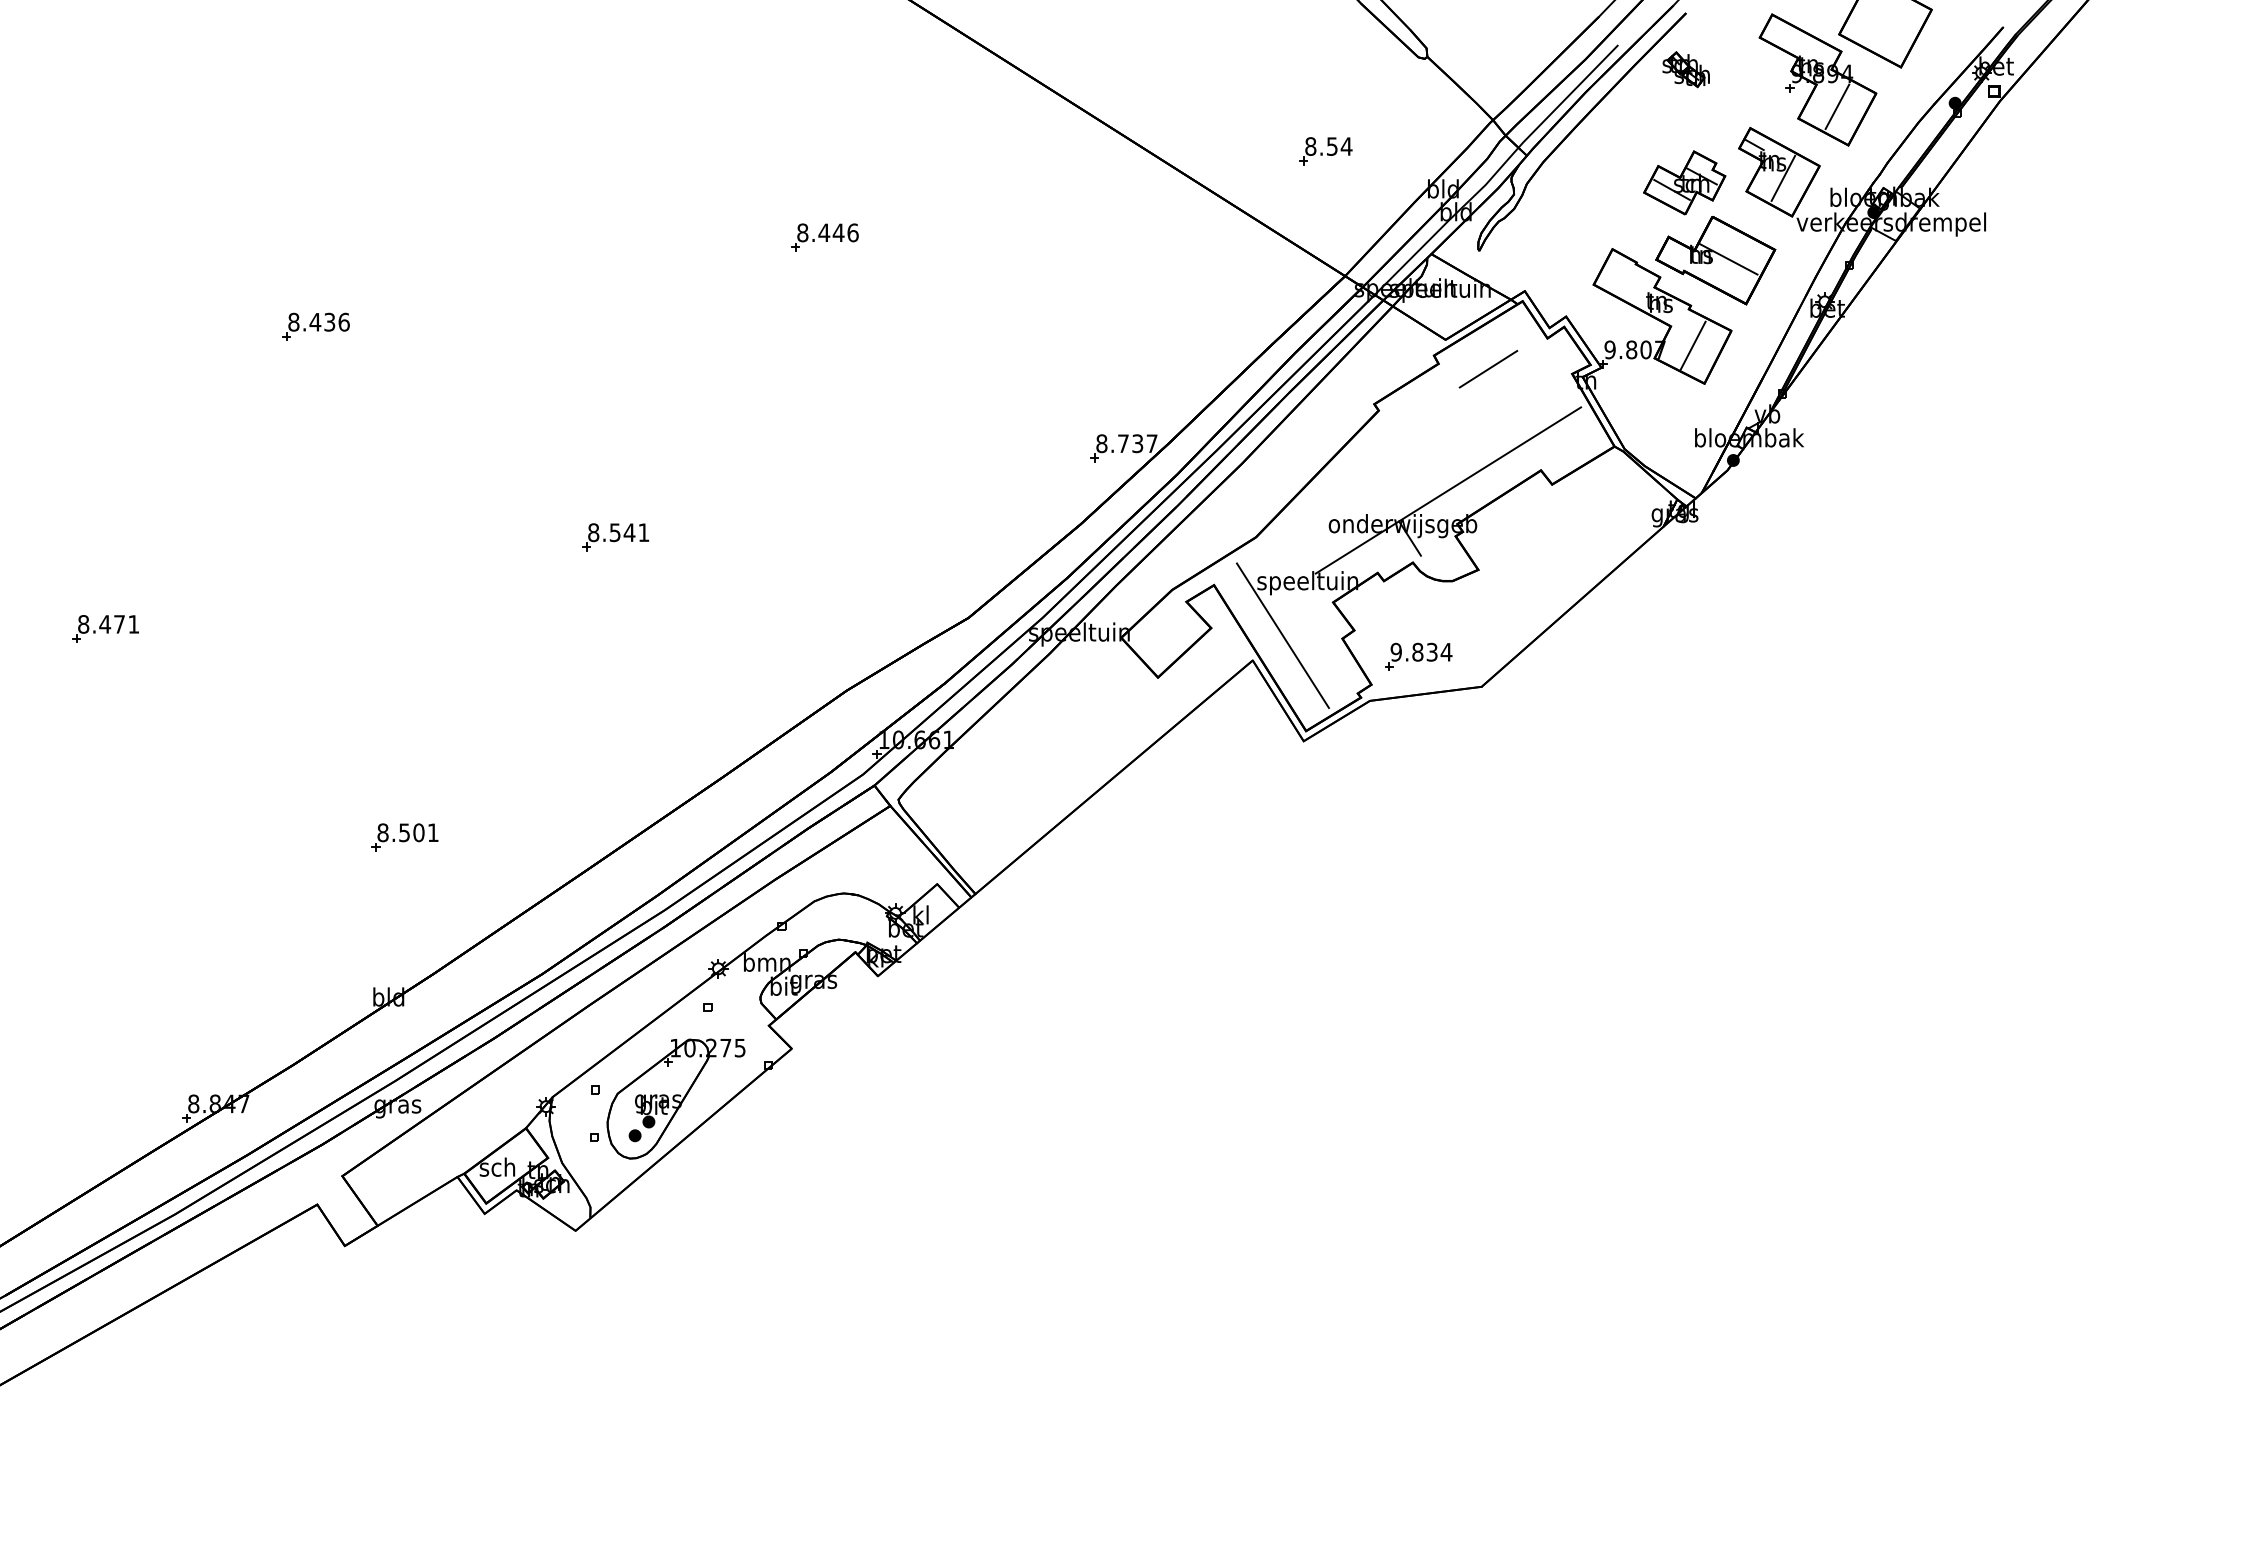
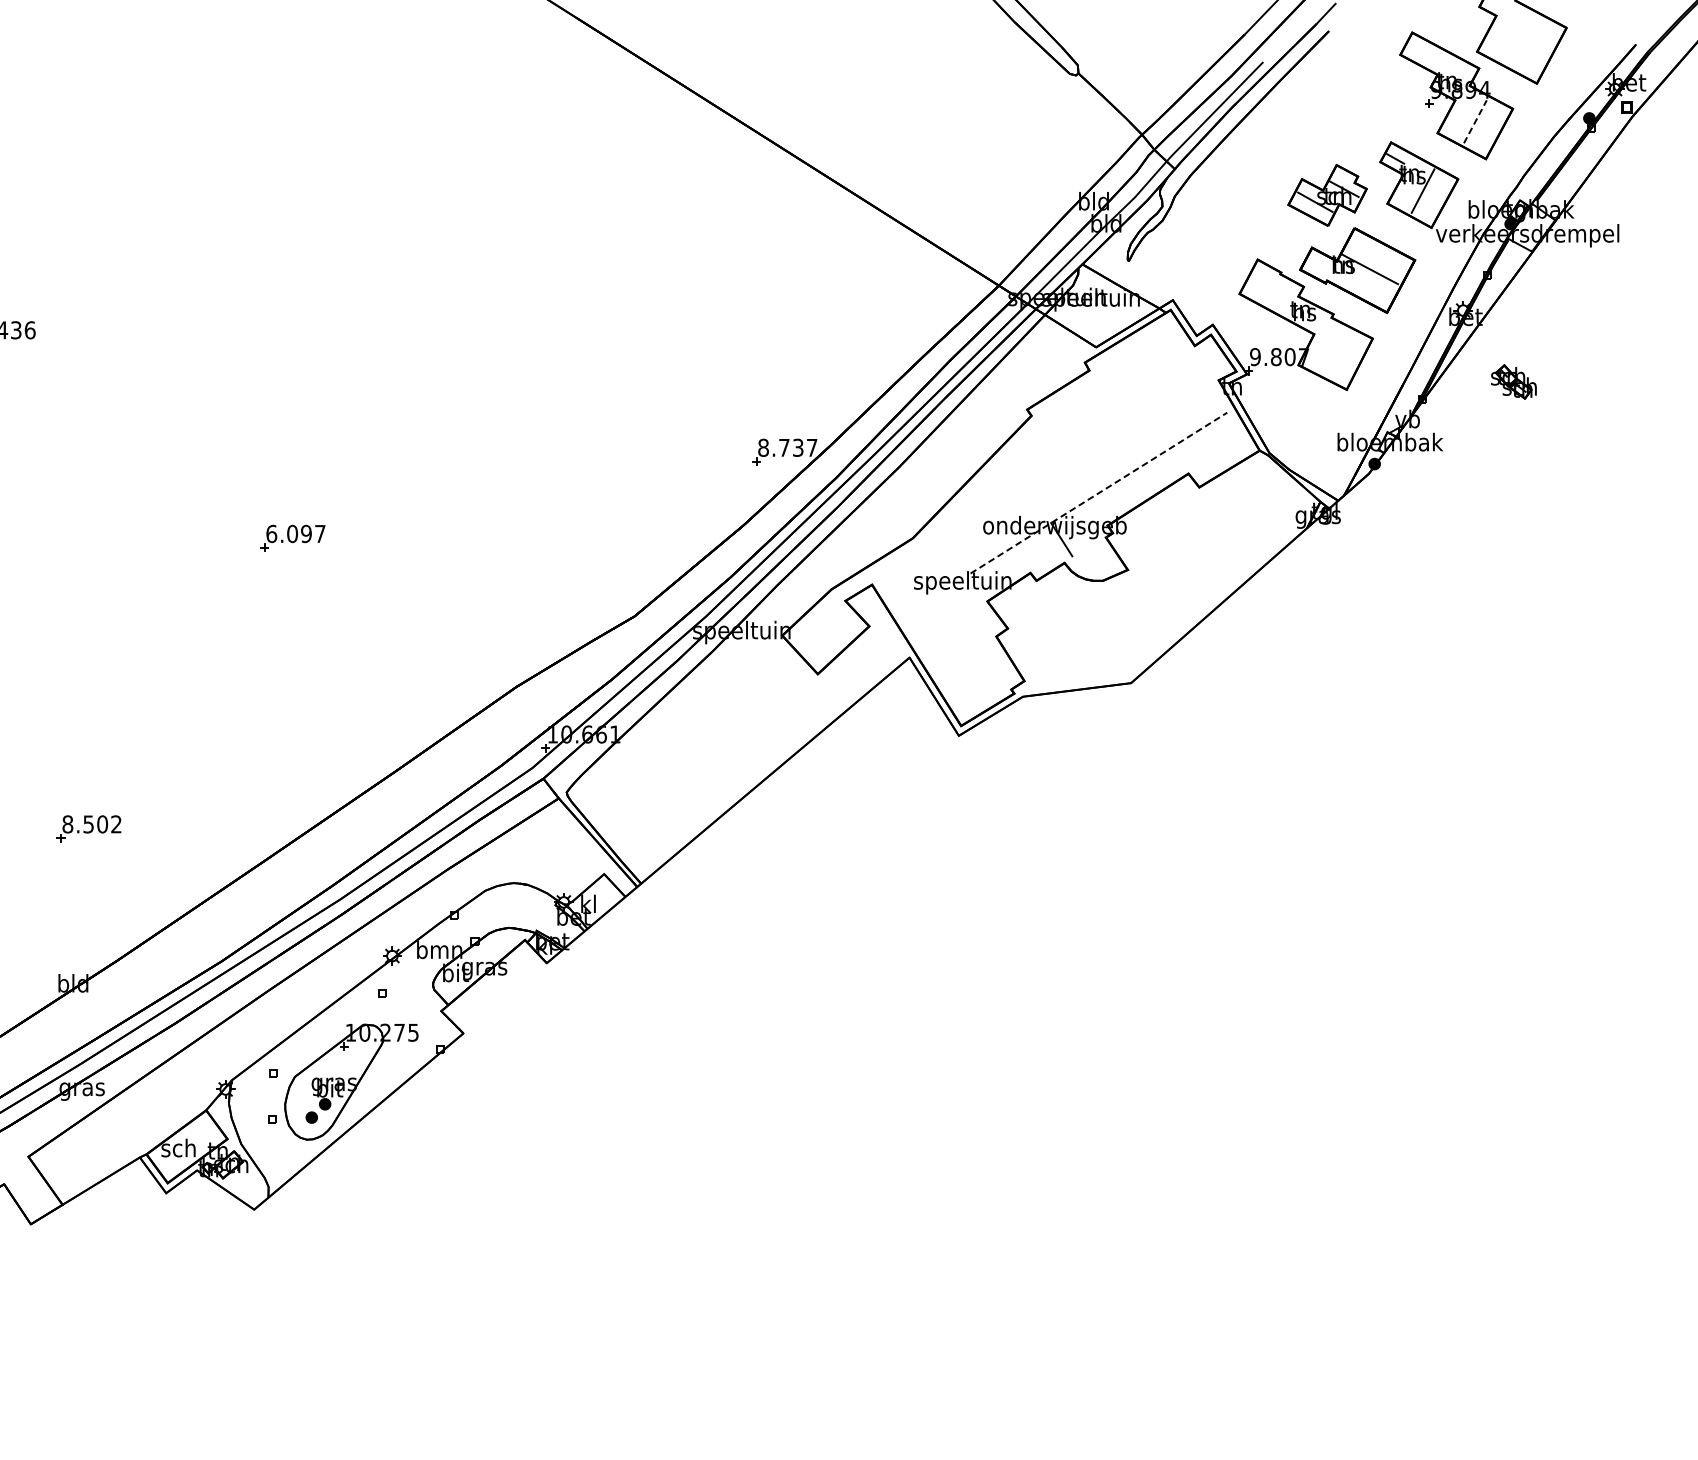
part: (1685, 69) -> (1513, 381), moved
line: (1837, 106) -> (1475, 121), solid -> dashed
part: (1325, 151) -> (979, 165), removed
part: (824, 237) -> (495, 248), removed
line: (1692, 345) -> (1335, 352), removed
line: (1488, 369) -> (1137, 376), removed
line: (1448, 490) -> (1098, 493), solid -> dashed
text: (618, 532) -> (295, 533), 8.541 -> 6.097
line: (1282, 635) -> (938, 633), removed
part: (1418, 656) -> (1069, 653), removed
text: (432, 832) -> (115, 824), 8.501 -> 8.502

